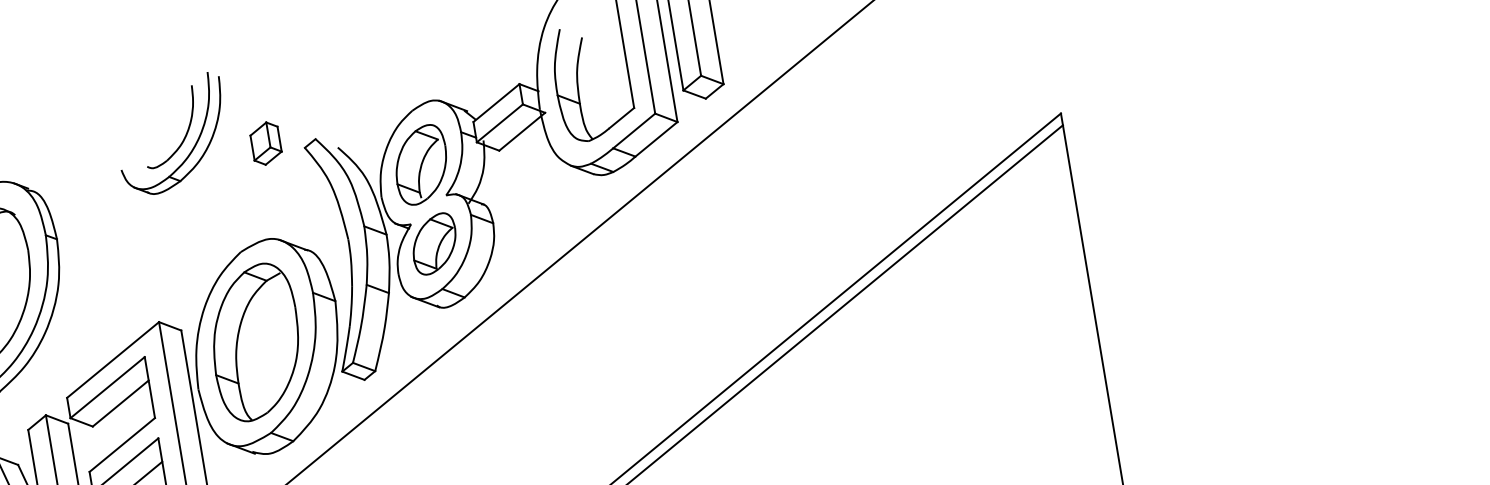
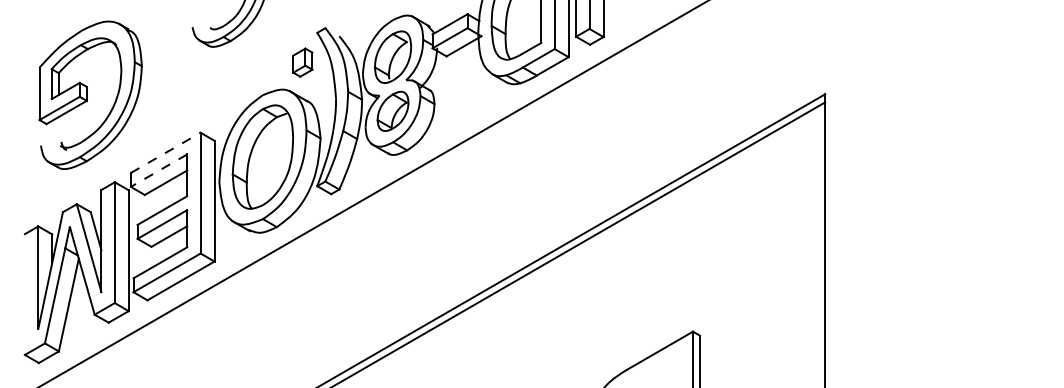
part: (265, 143) -> (302, 62), moved
line: (114, 359) -> (166, 152), solid -> dashed
line: (106, 387) -> (158, 170), solid -> dashed

